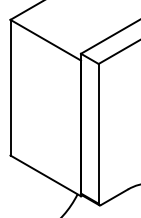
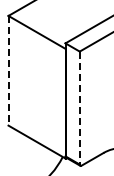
line: (10, 87) -> (8, 70), solid -> dashed
line: (98, 134) -> (79, 108), solid -> dashed

